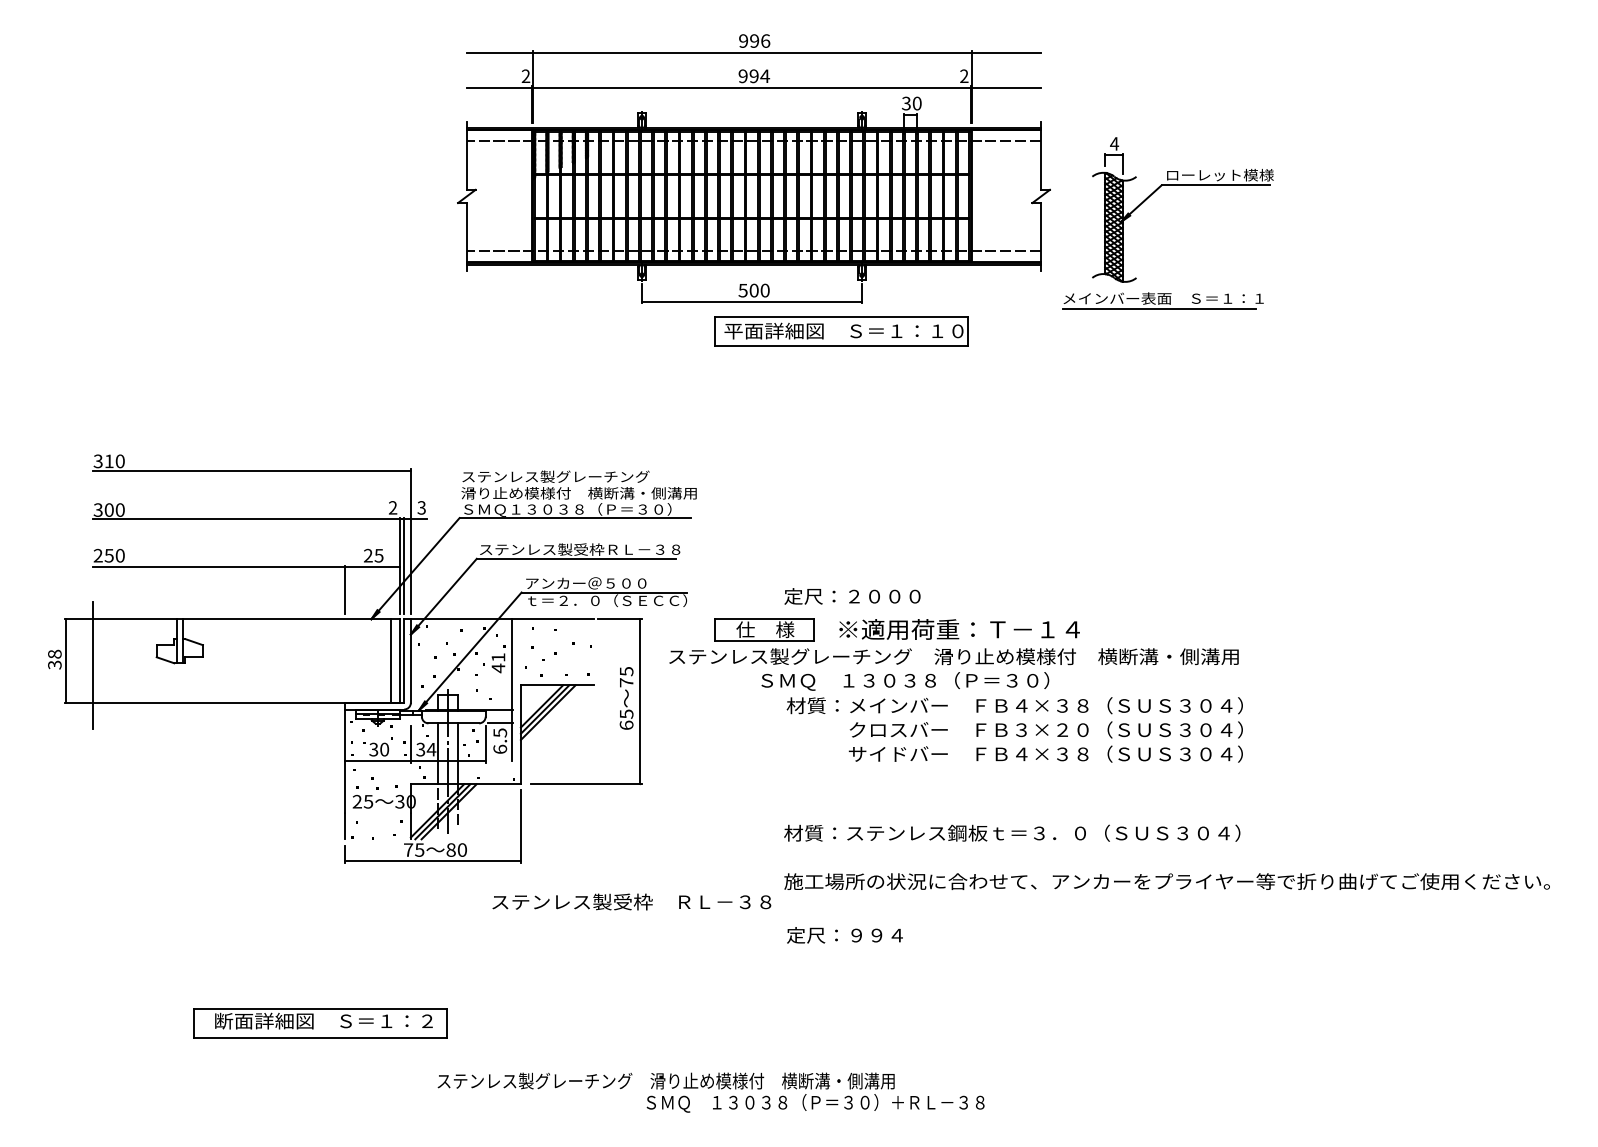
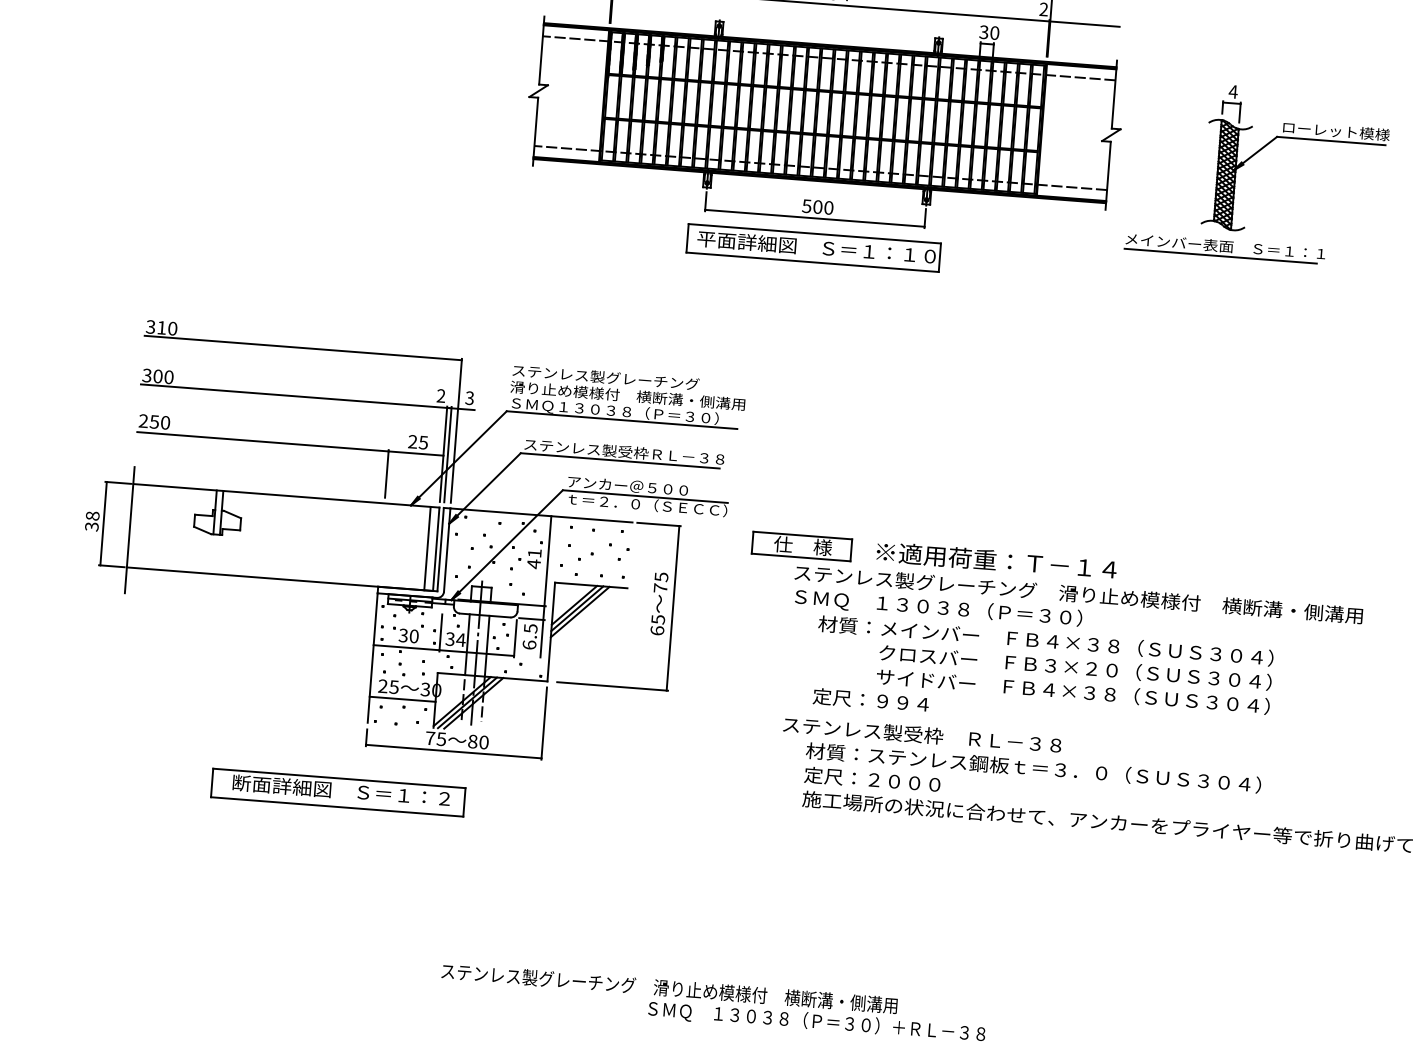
part: (1182, 185) -> (1297, 138), moved
part: (841, 331) -> (814, 247), moved
text: (852, 596) -> (872, 779), moved
text: (953, 656) -> (1078, 594), moved
line: (377, 813) -> (402, 699), added
text: (631, 901) -> (922, 734), moved
text: (844, 935) -> (870, 700), moved
part: (320, 1023) -> (337, 792), moved

